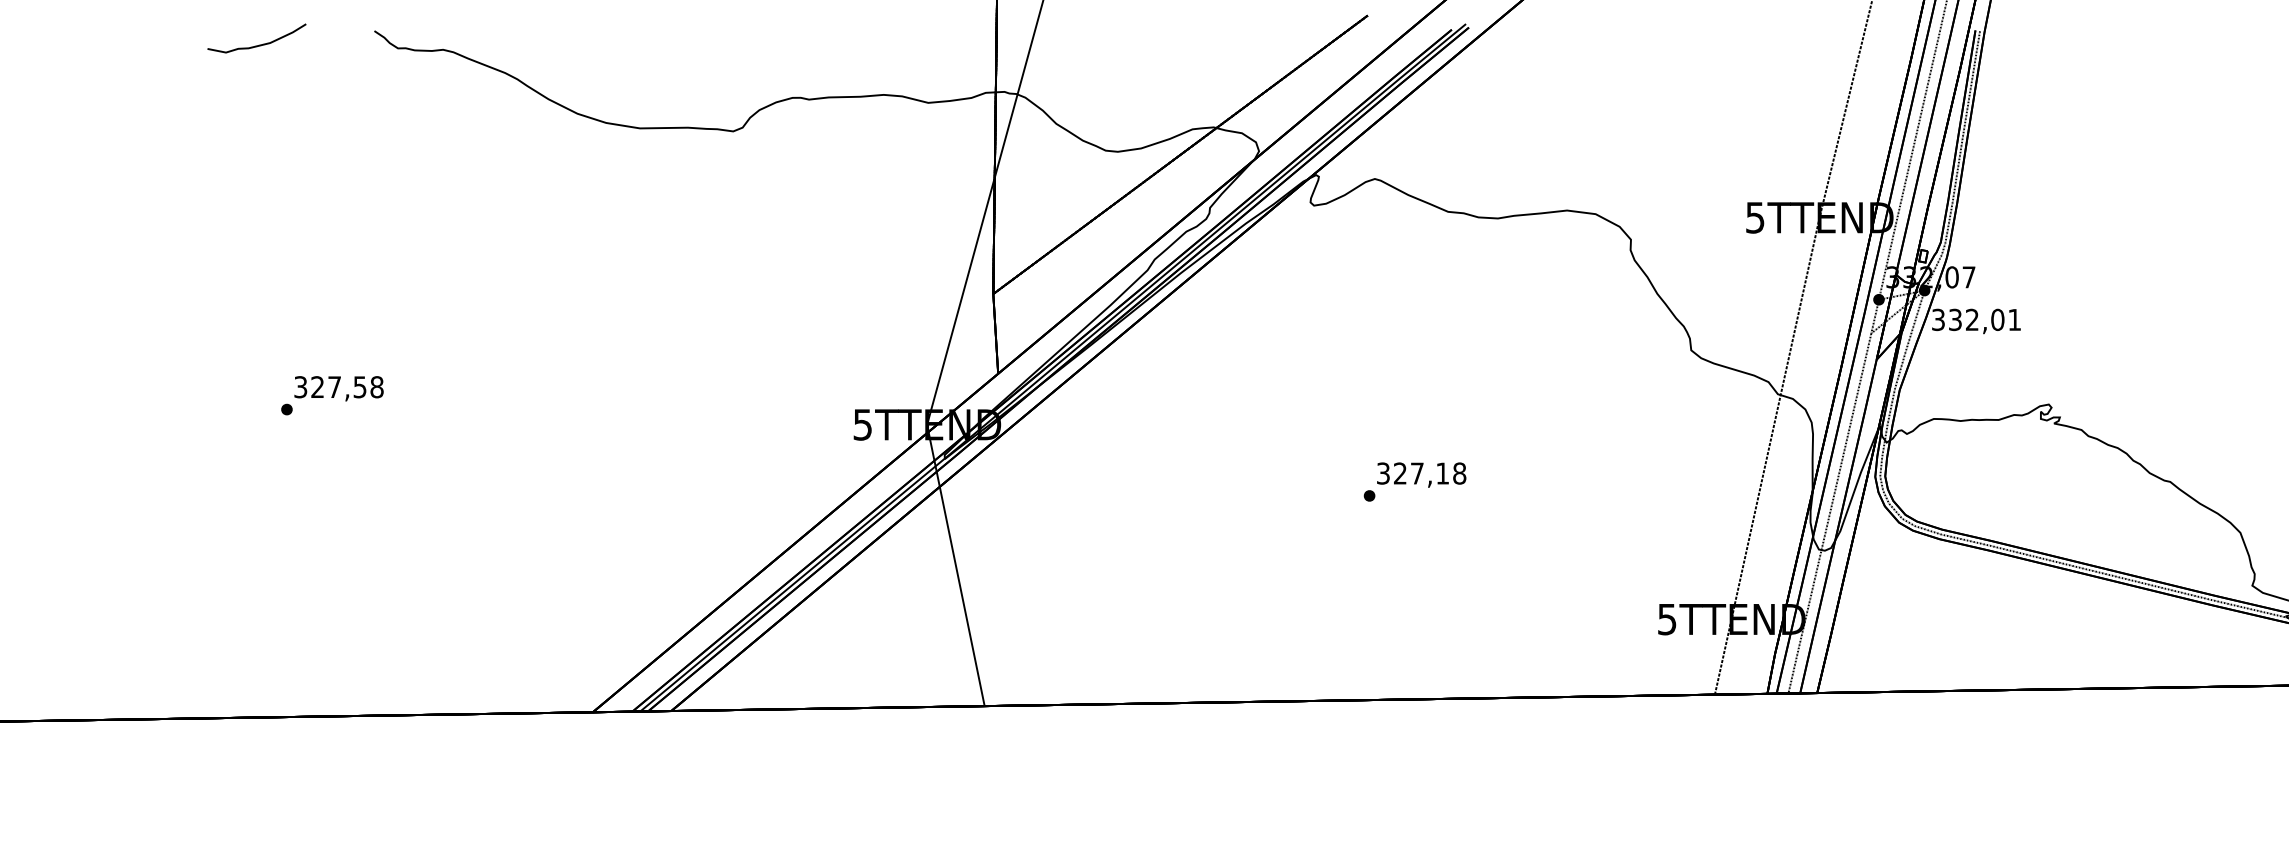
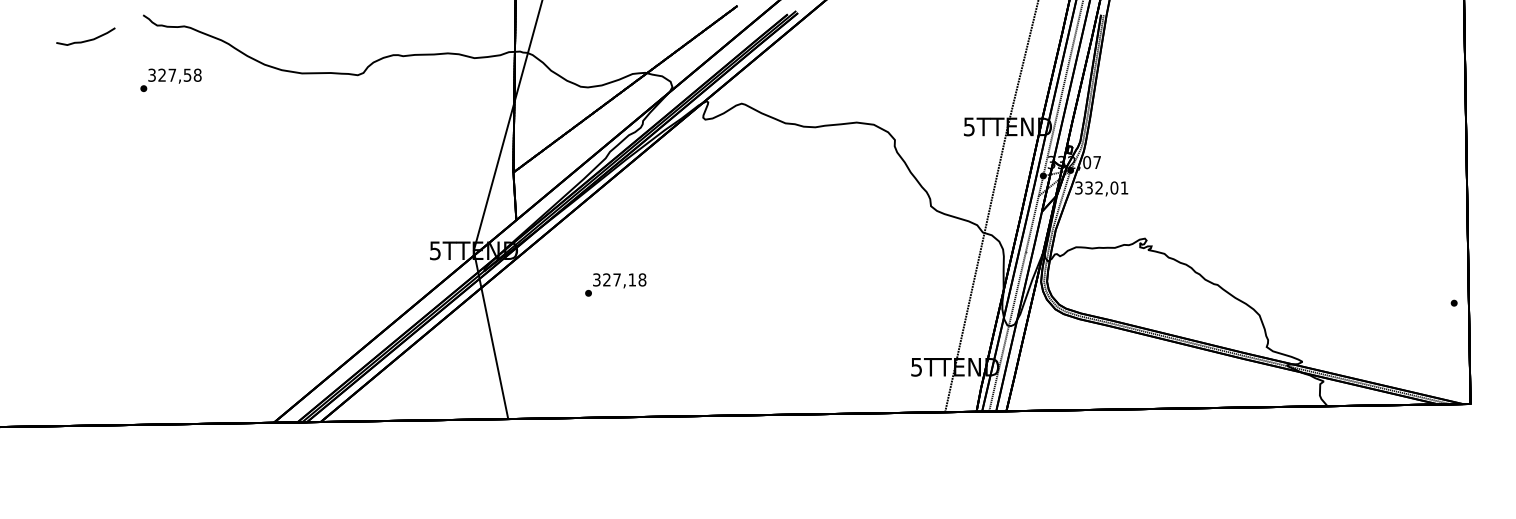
curve: (256, 44) -> (85, 40), moved
text: (331, 394) -> (170, 79), moved
text: (1414, 481) -> (615, 284), moved

